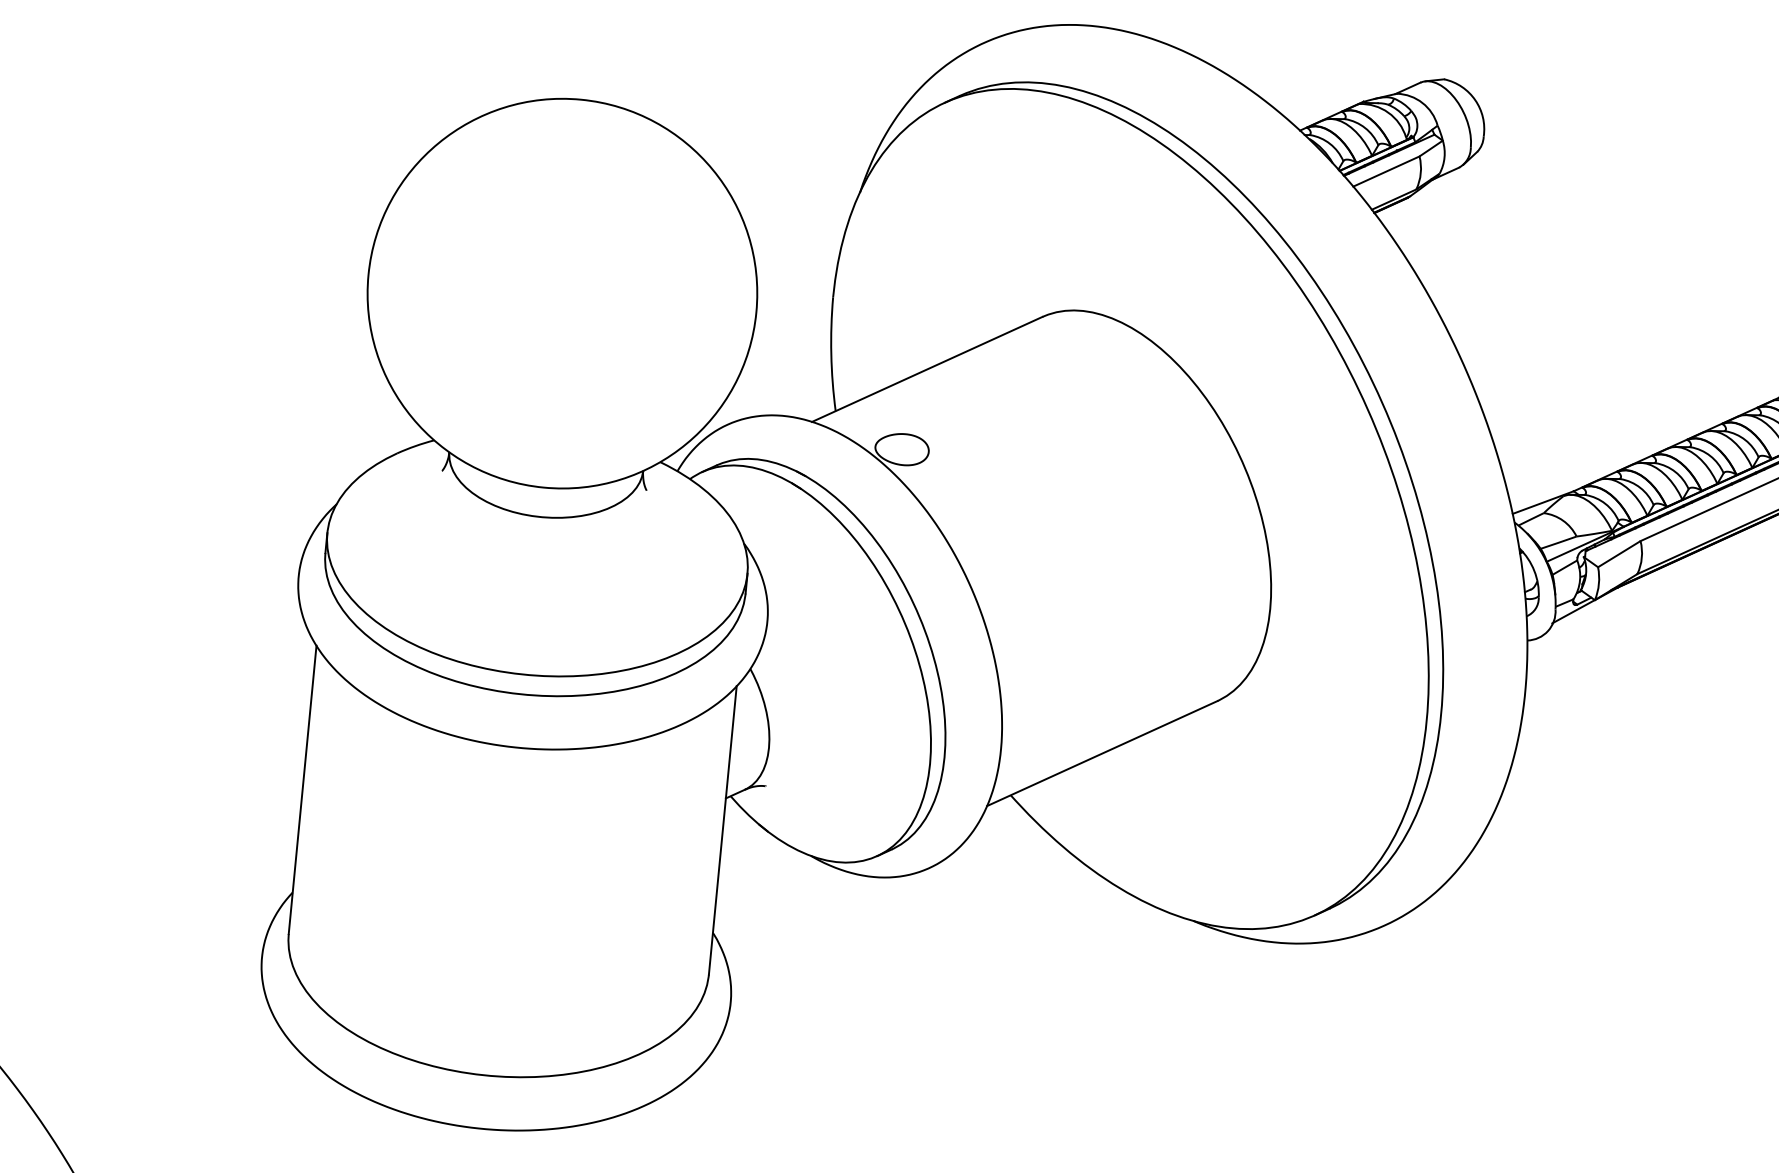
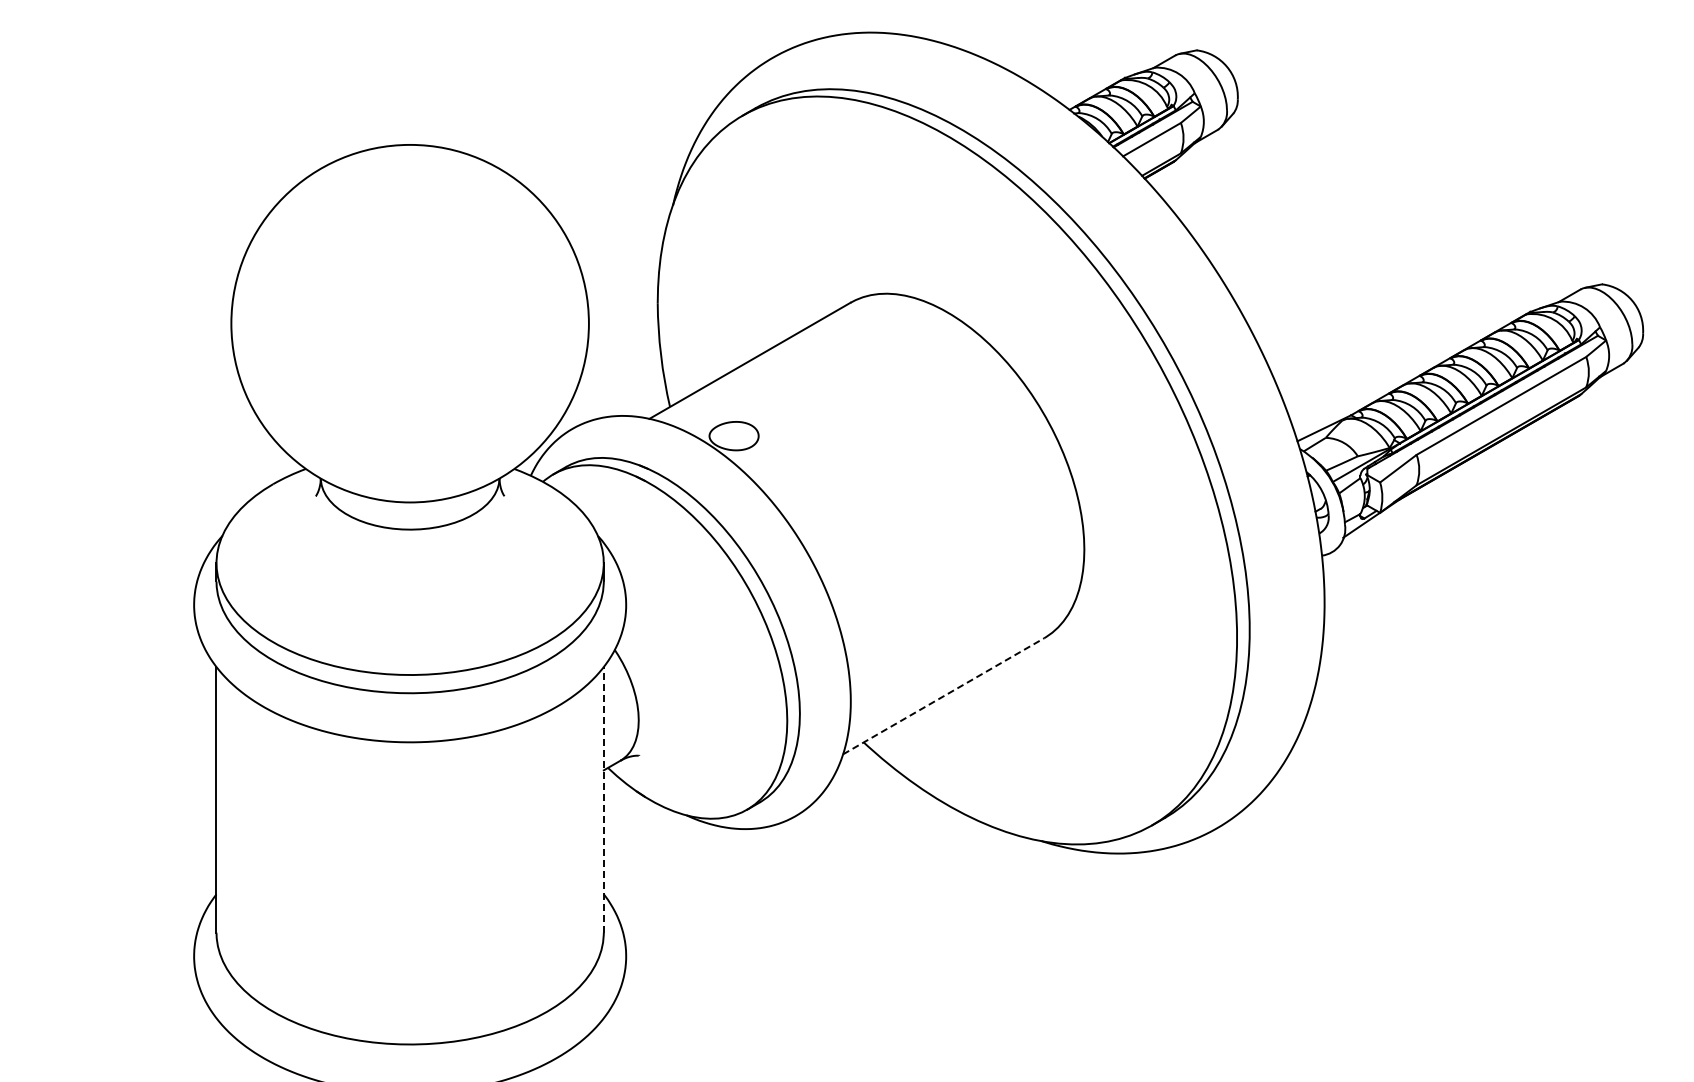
line: (1103, 753) -> (944, 696), solid -> dashed
line: (722, 830) -> (603, 799), solid -> dashed

